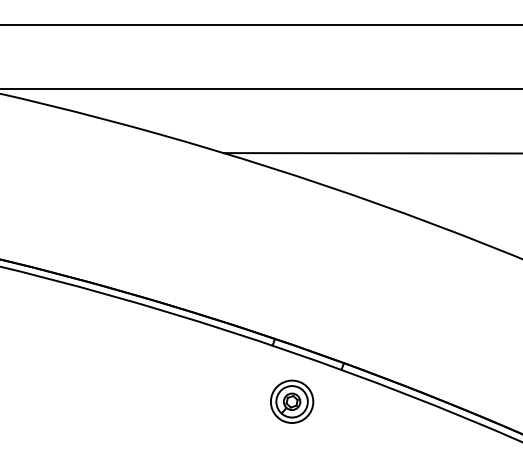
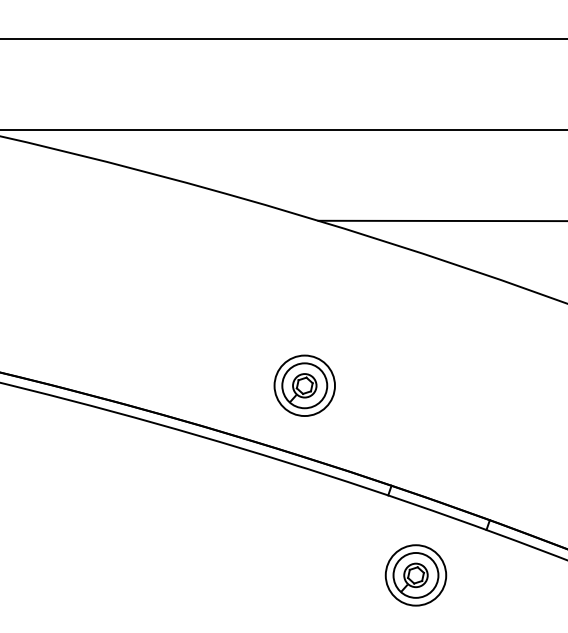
part: (214, 268) -> (305, 385), added

